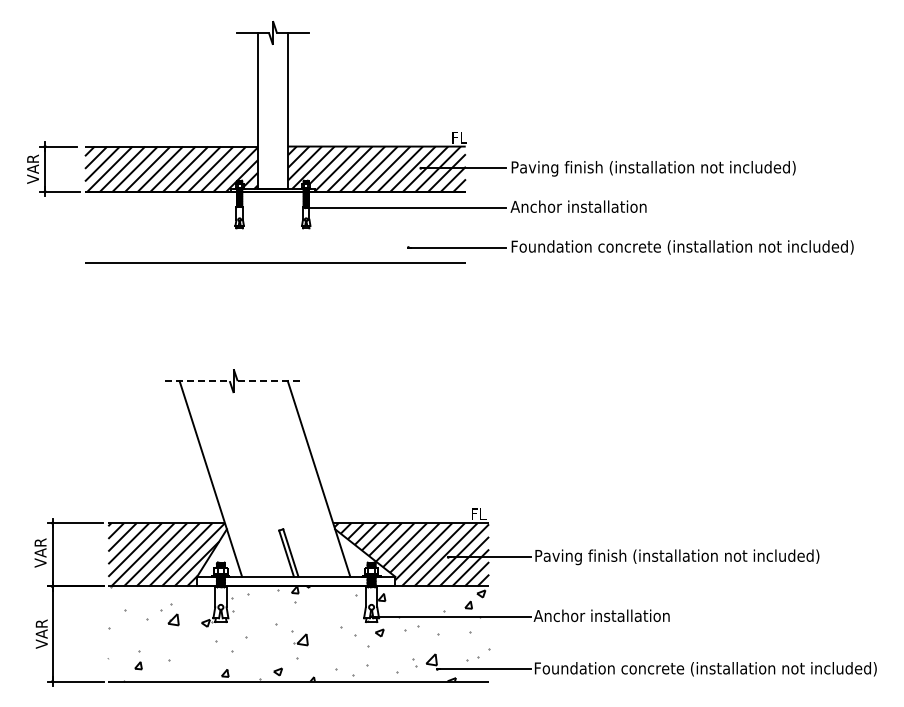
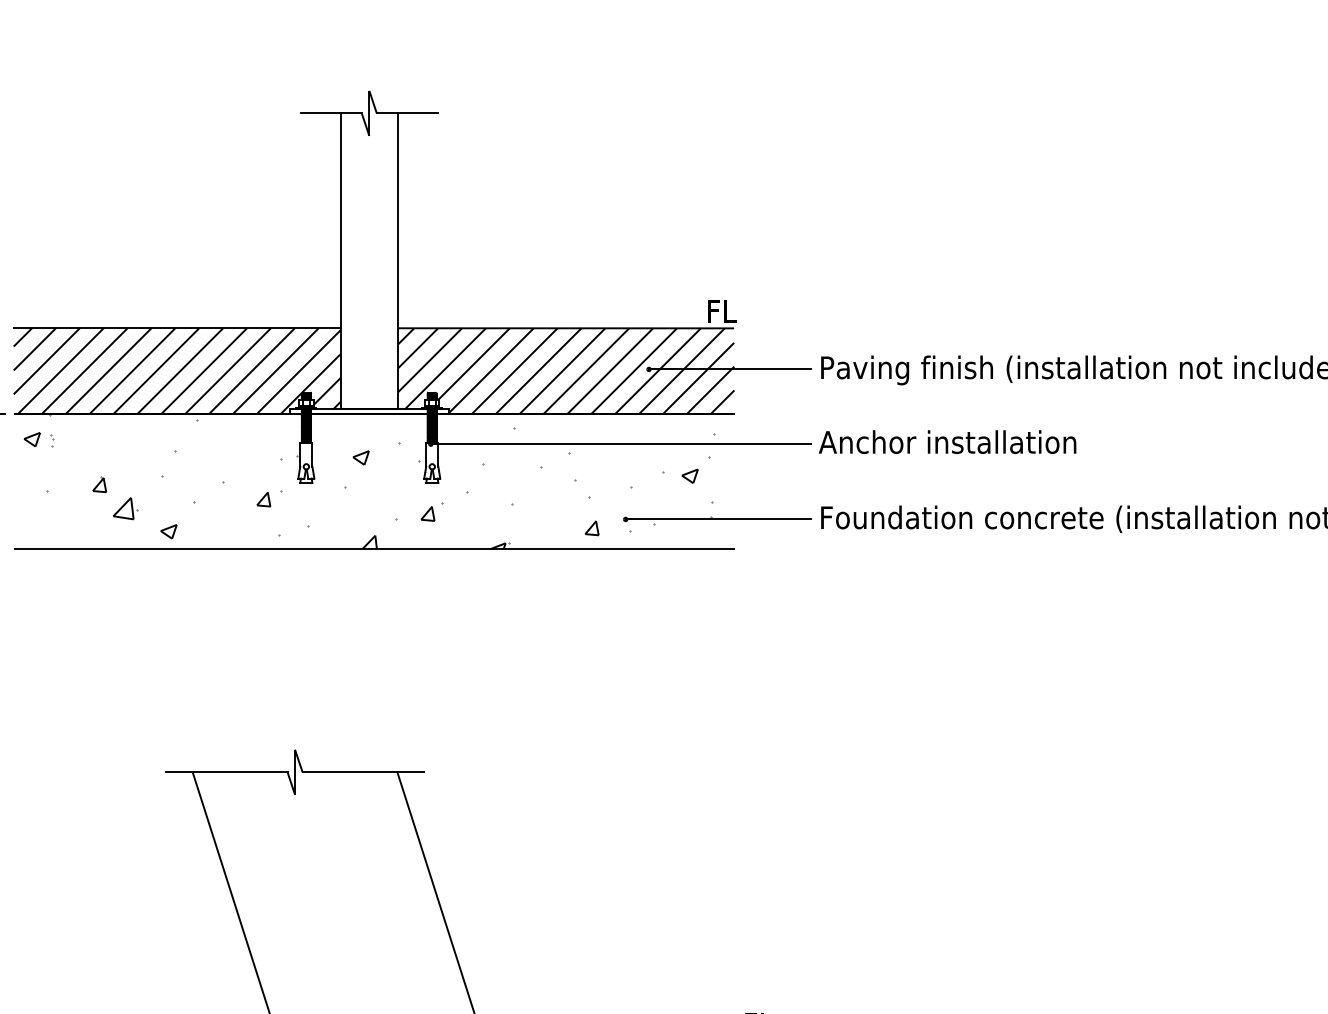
hatch: (272, 227) -> (368, 481), added
line: (198, 381) -> (228, 772), dashed -> solid
line: (270, 381) -> (364, 772), dashed -> solid

